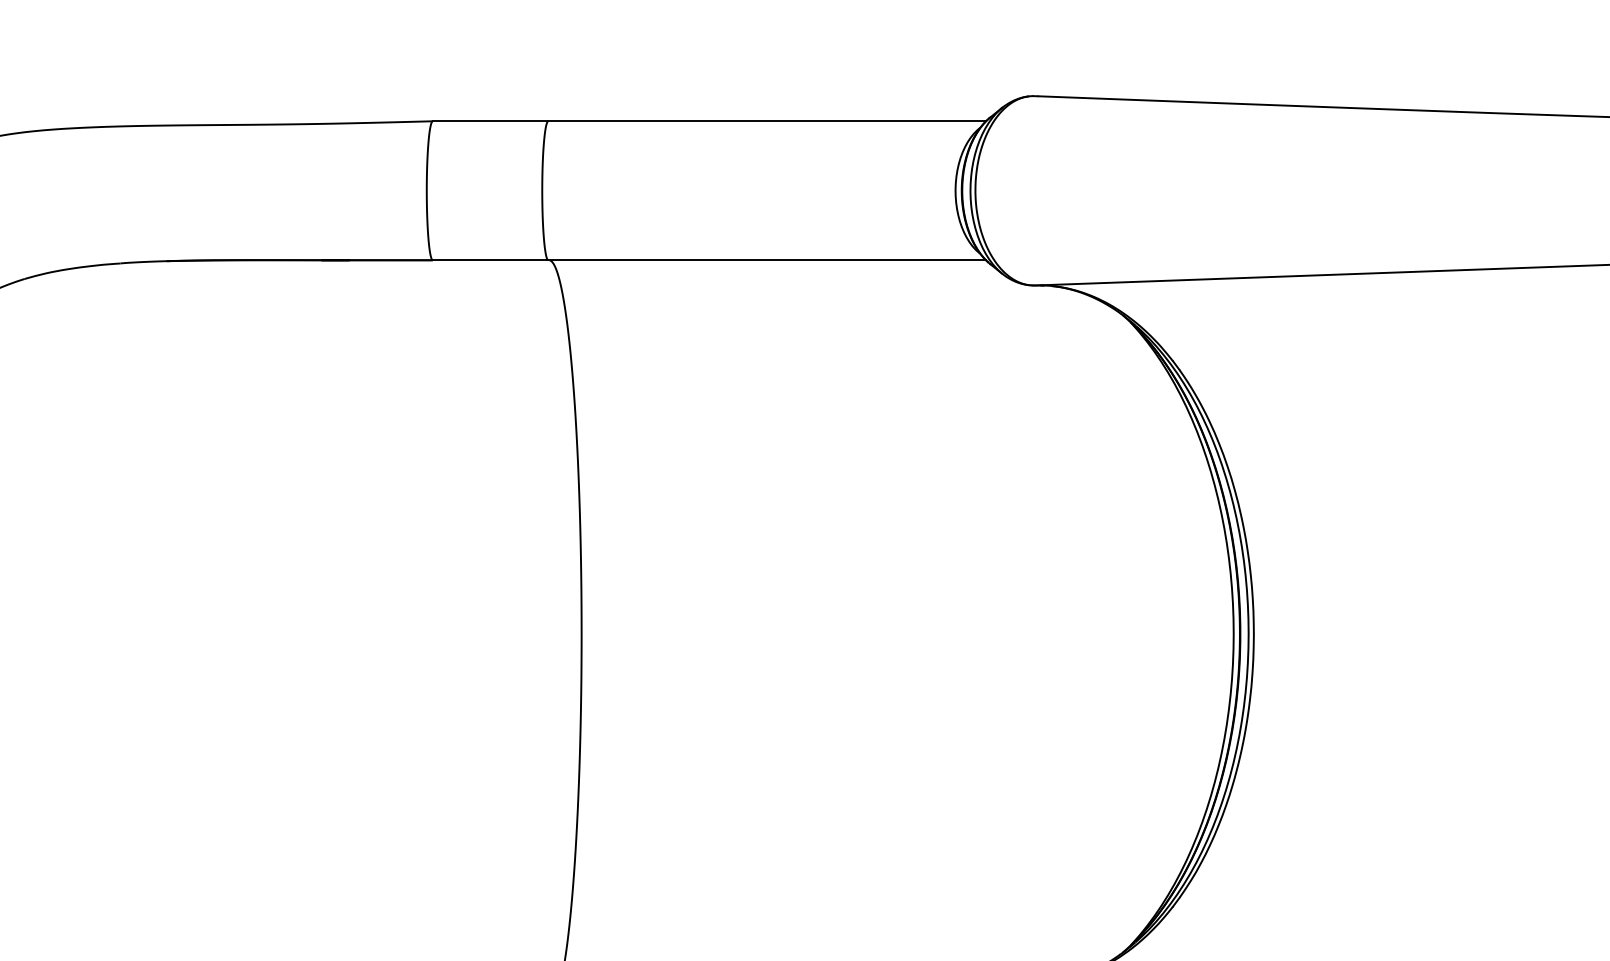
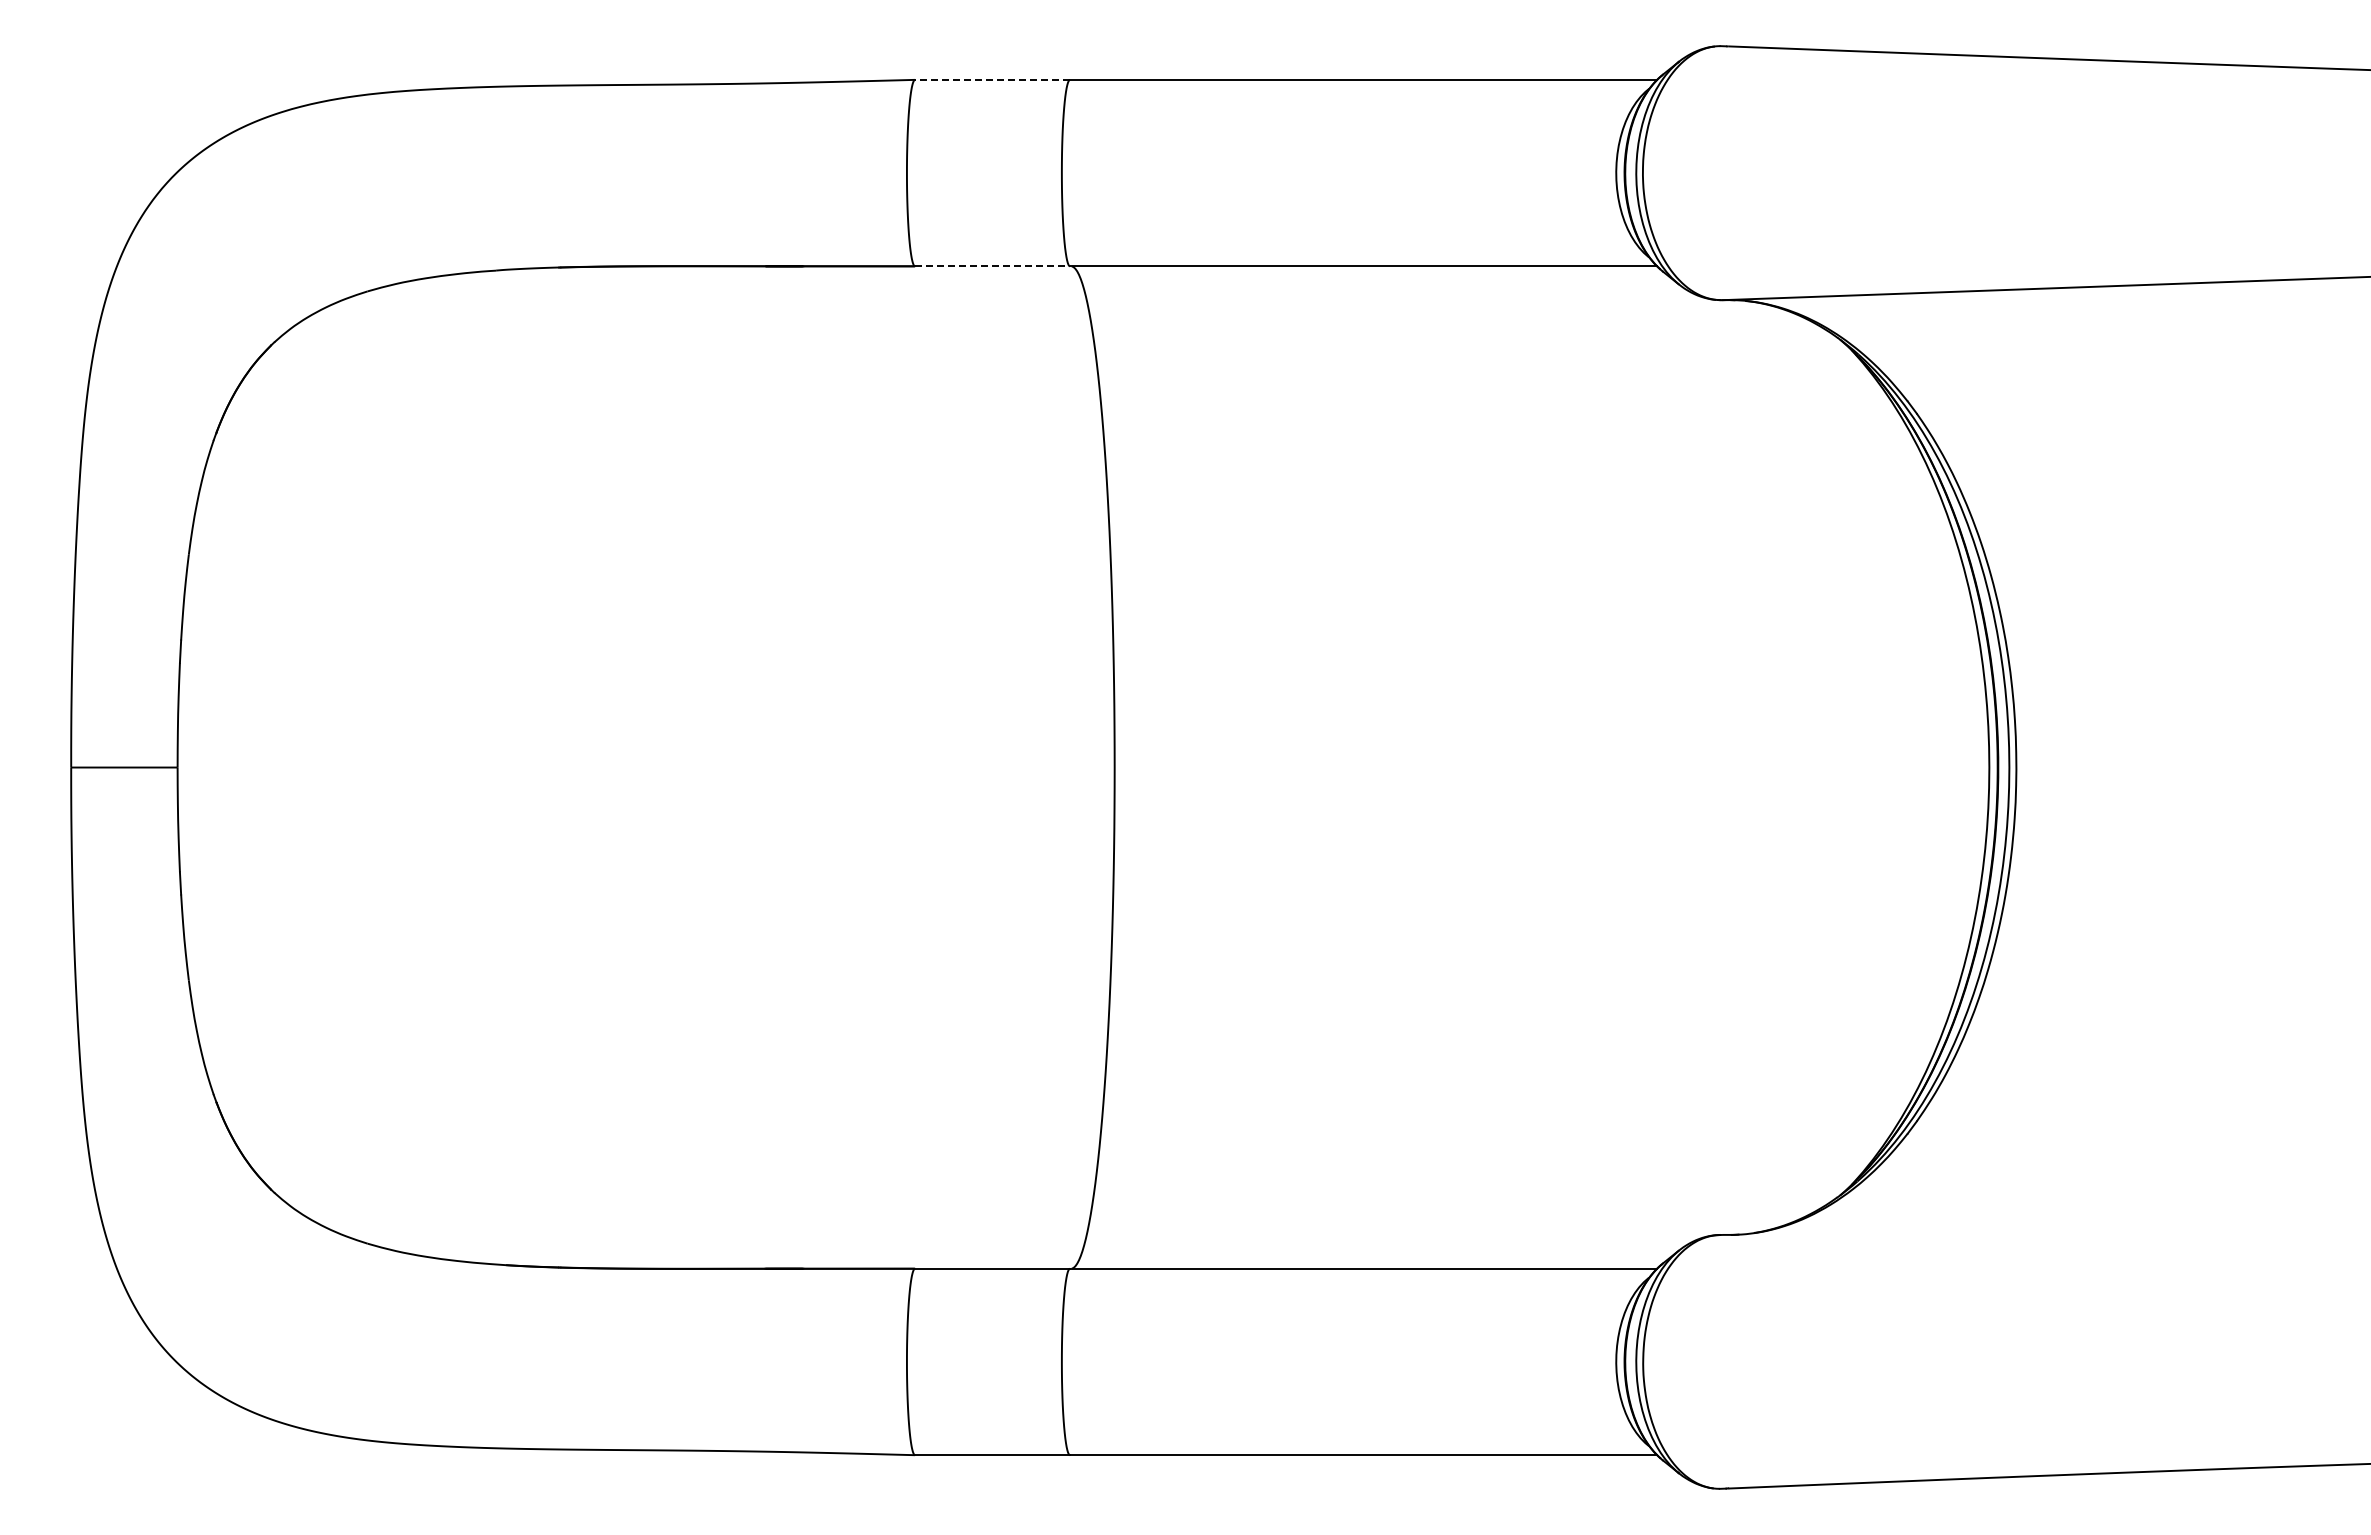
line: (490, 120) -> (992, 79), solid -> dashed
line: (491, 260) -> (993, 266), solid -> dashed

